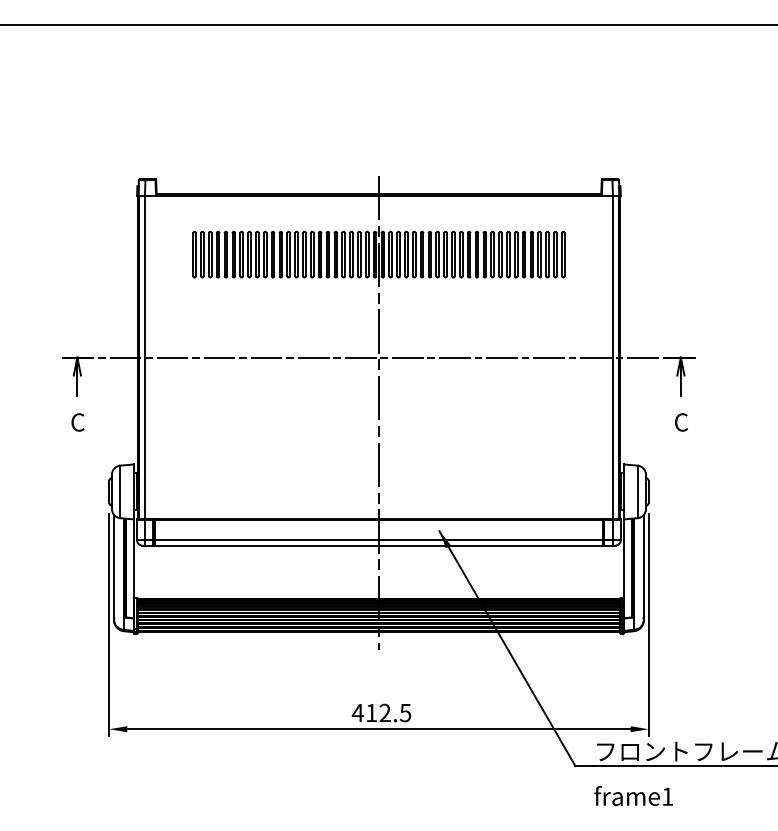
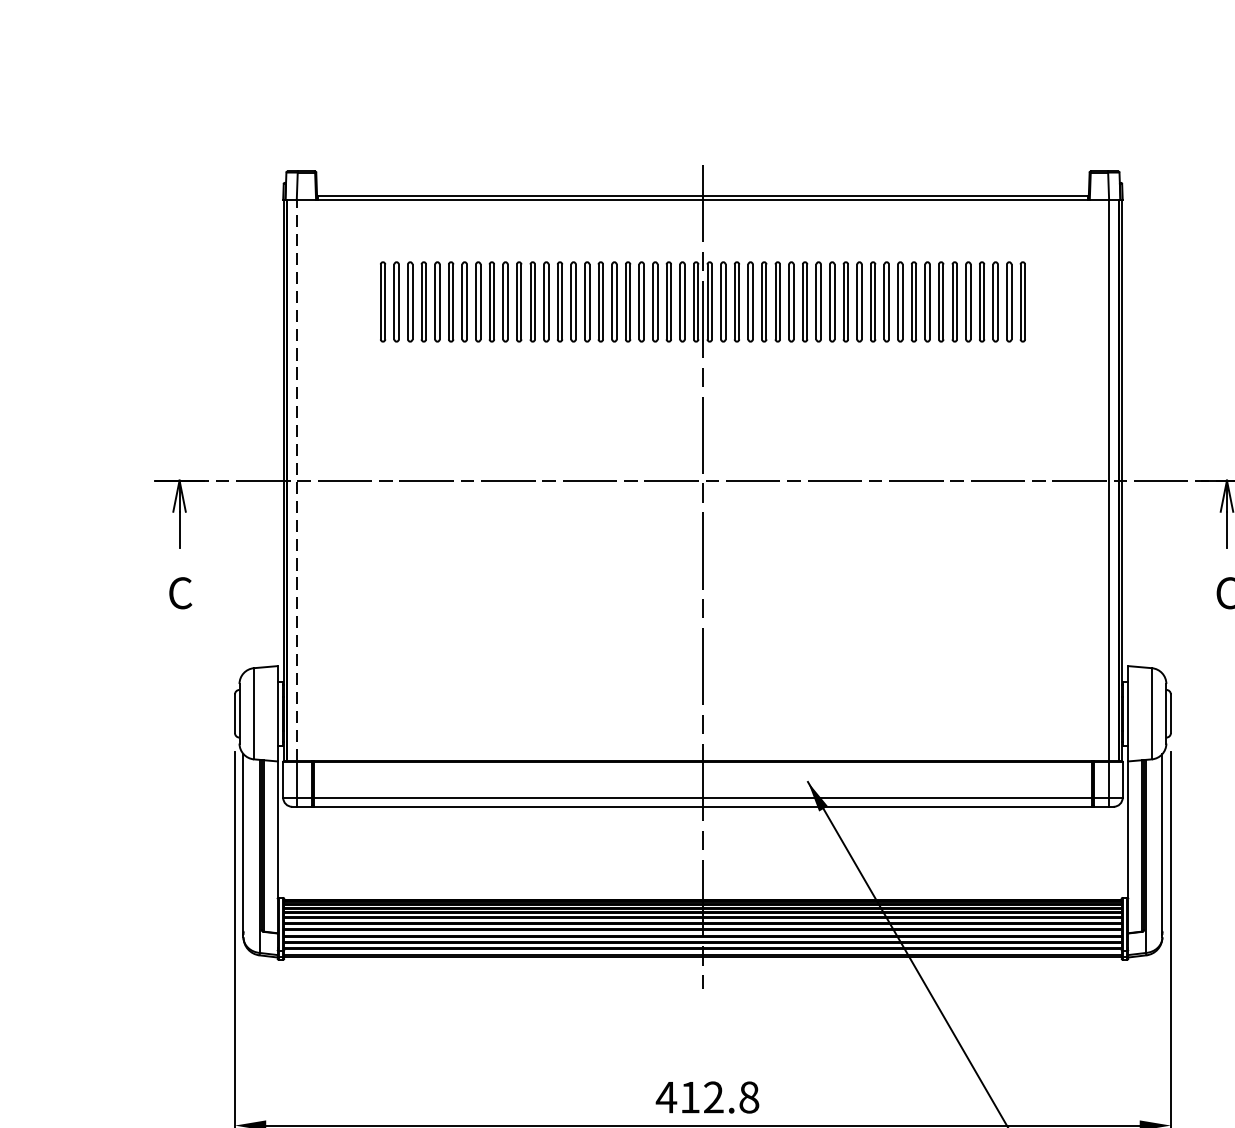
line: (145, 357) -> (297, 480), solid -> dashed
text: (405, 712) -> (749, 1096), 412.5 -> 412.8

